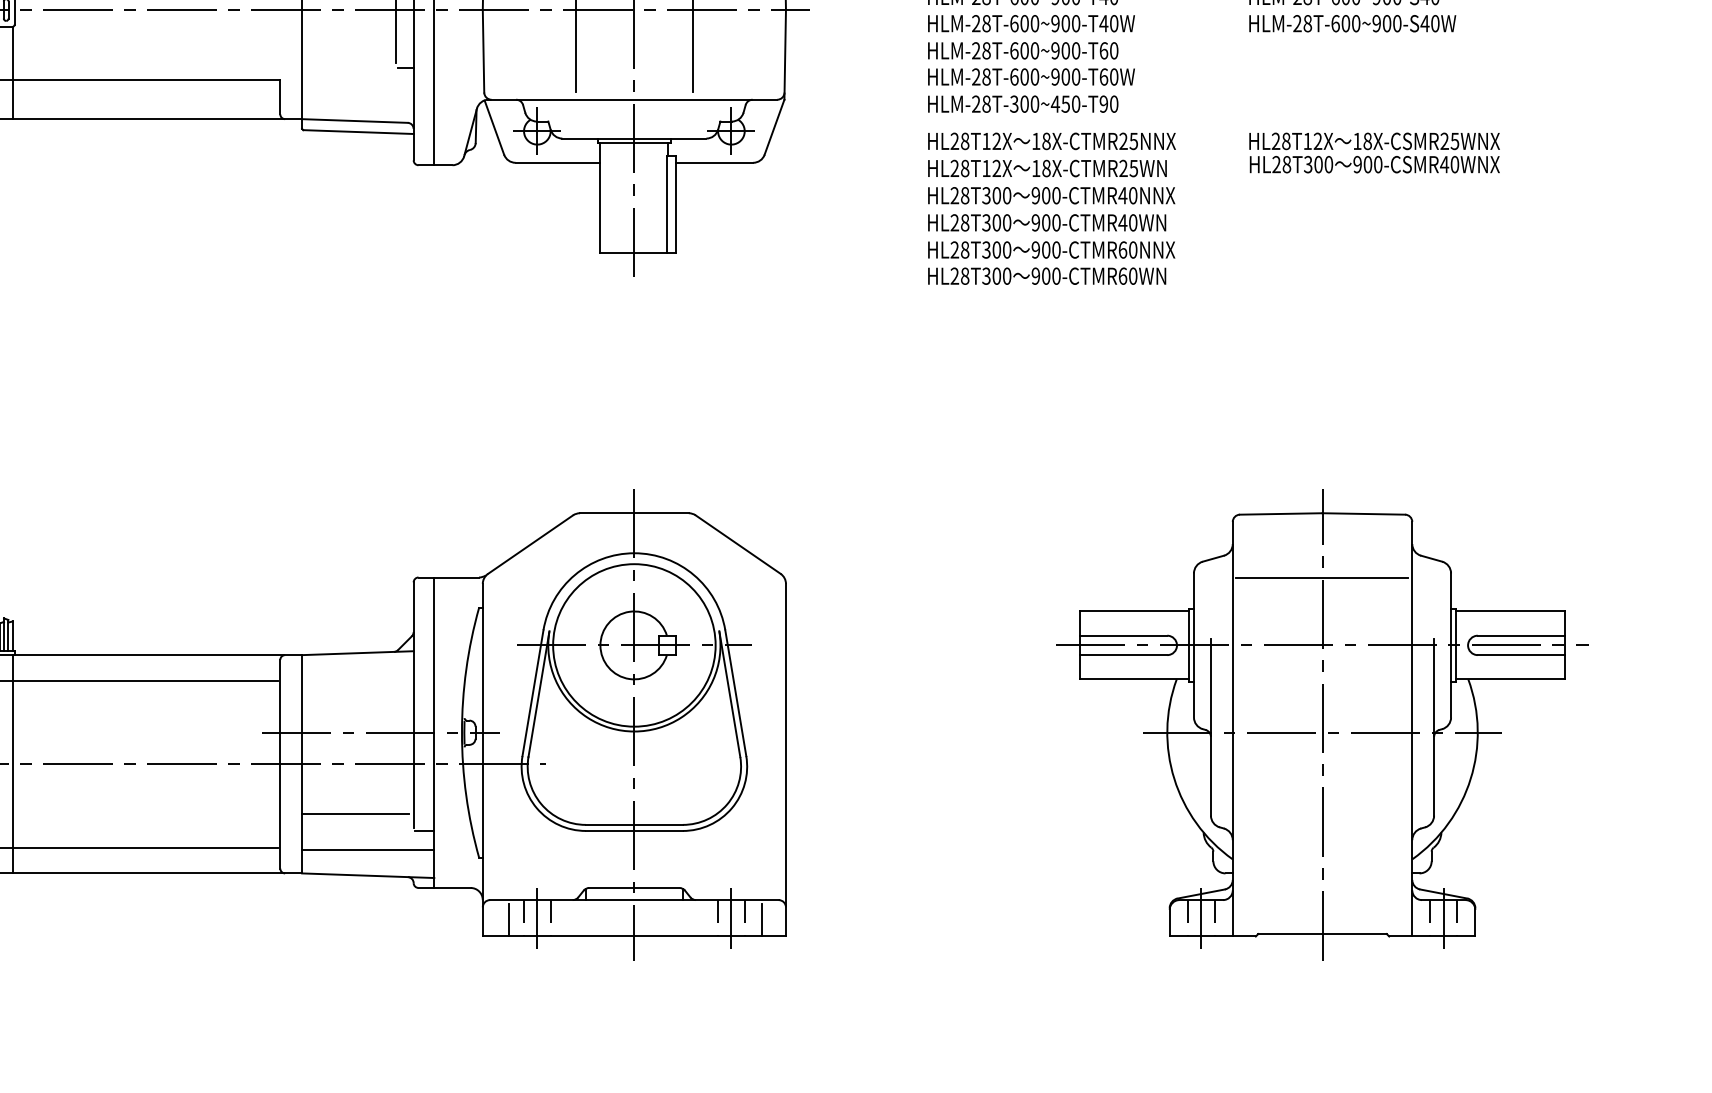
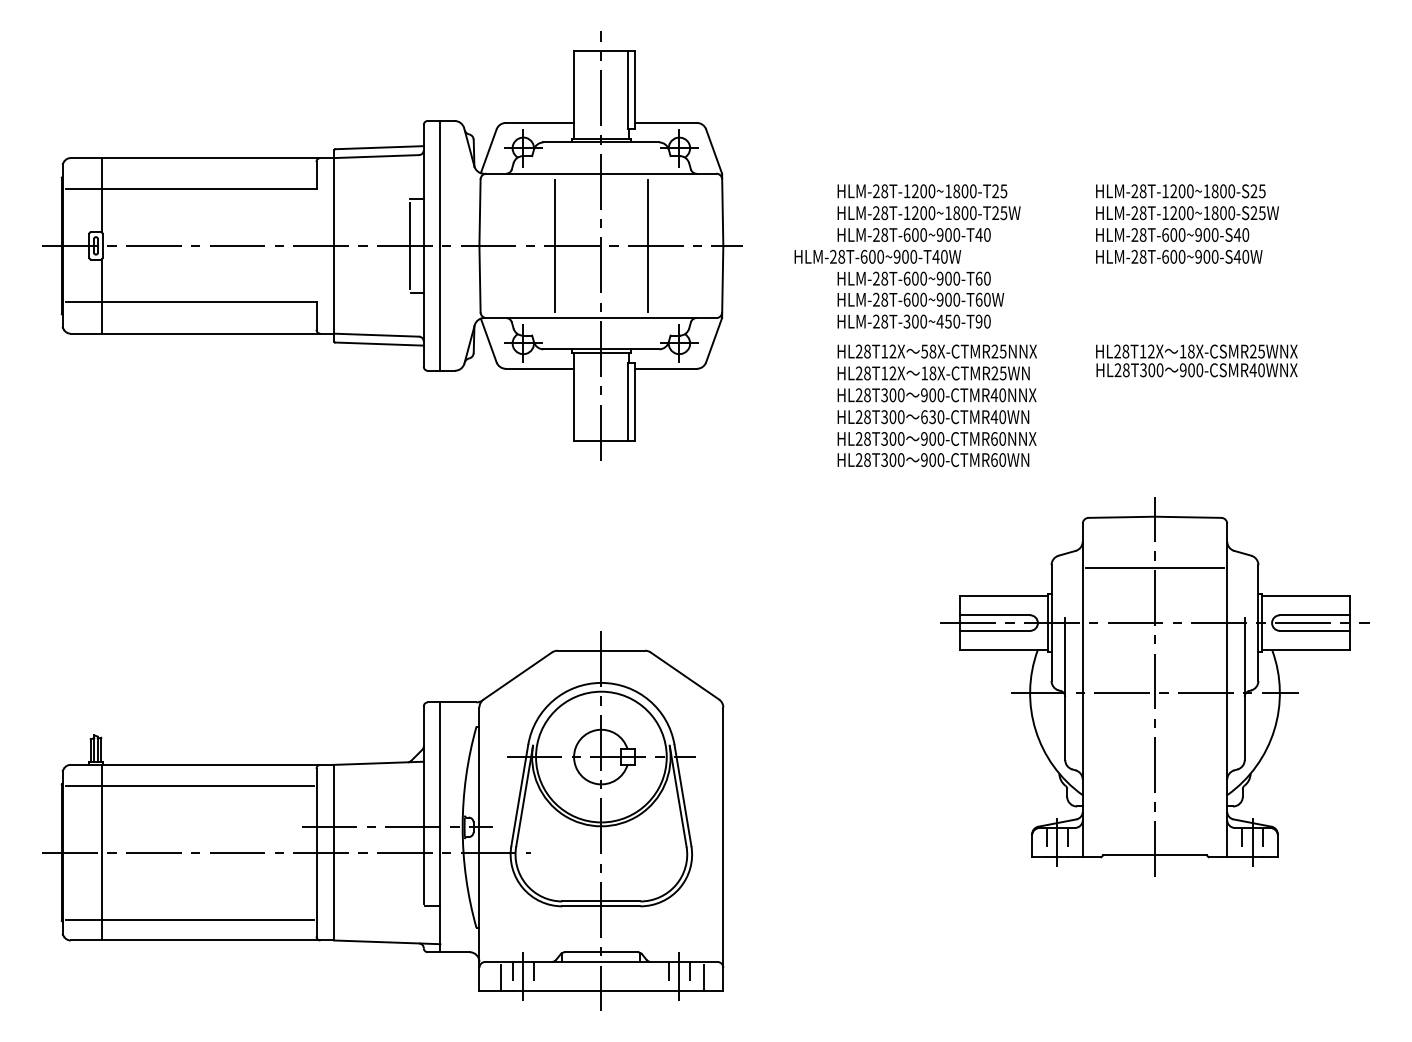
text: (1031, 23) -> (877, 256), moved
text: (1036, 141) -> (924, 351), 18X-CTMR25NNX -> 58X-CTMR25NNX
text: (1040, 223) -> (928, 417), 900-CTMR40WN -> 630-CTMR40WN
part: (1321, 724) -> (1154, 686), moved
line: (354, 813) -> (376, 892), removed
line: (368, 851) -> (387, 922), removed

